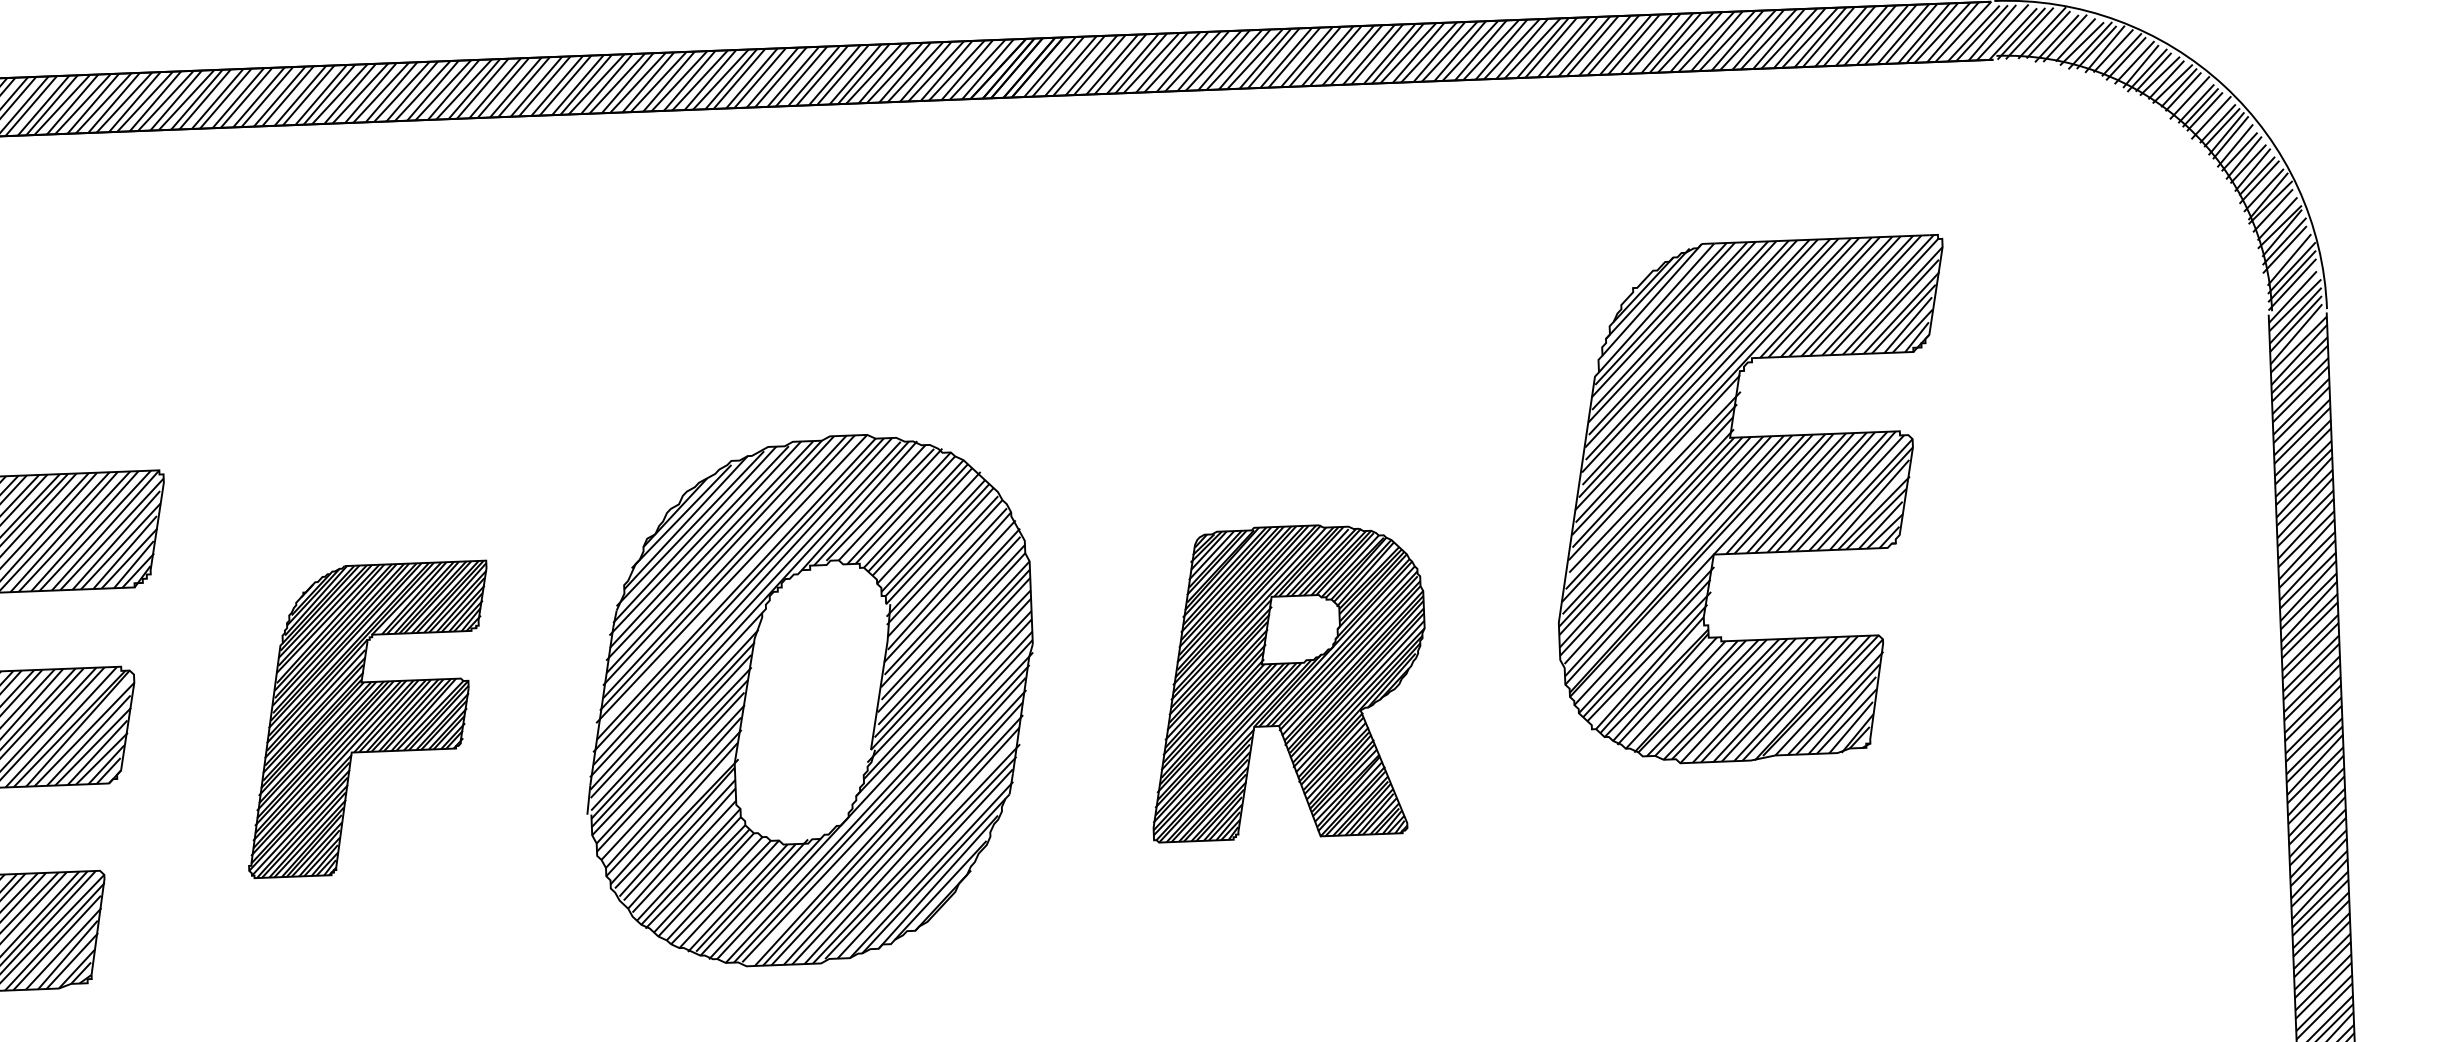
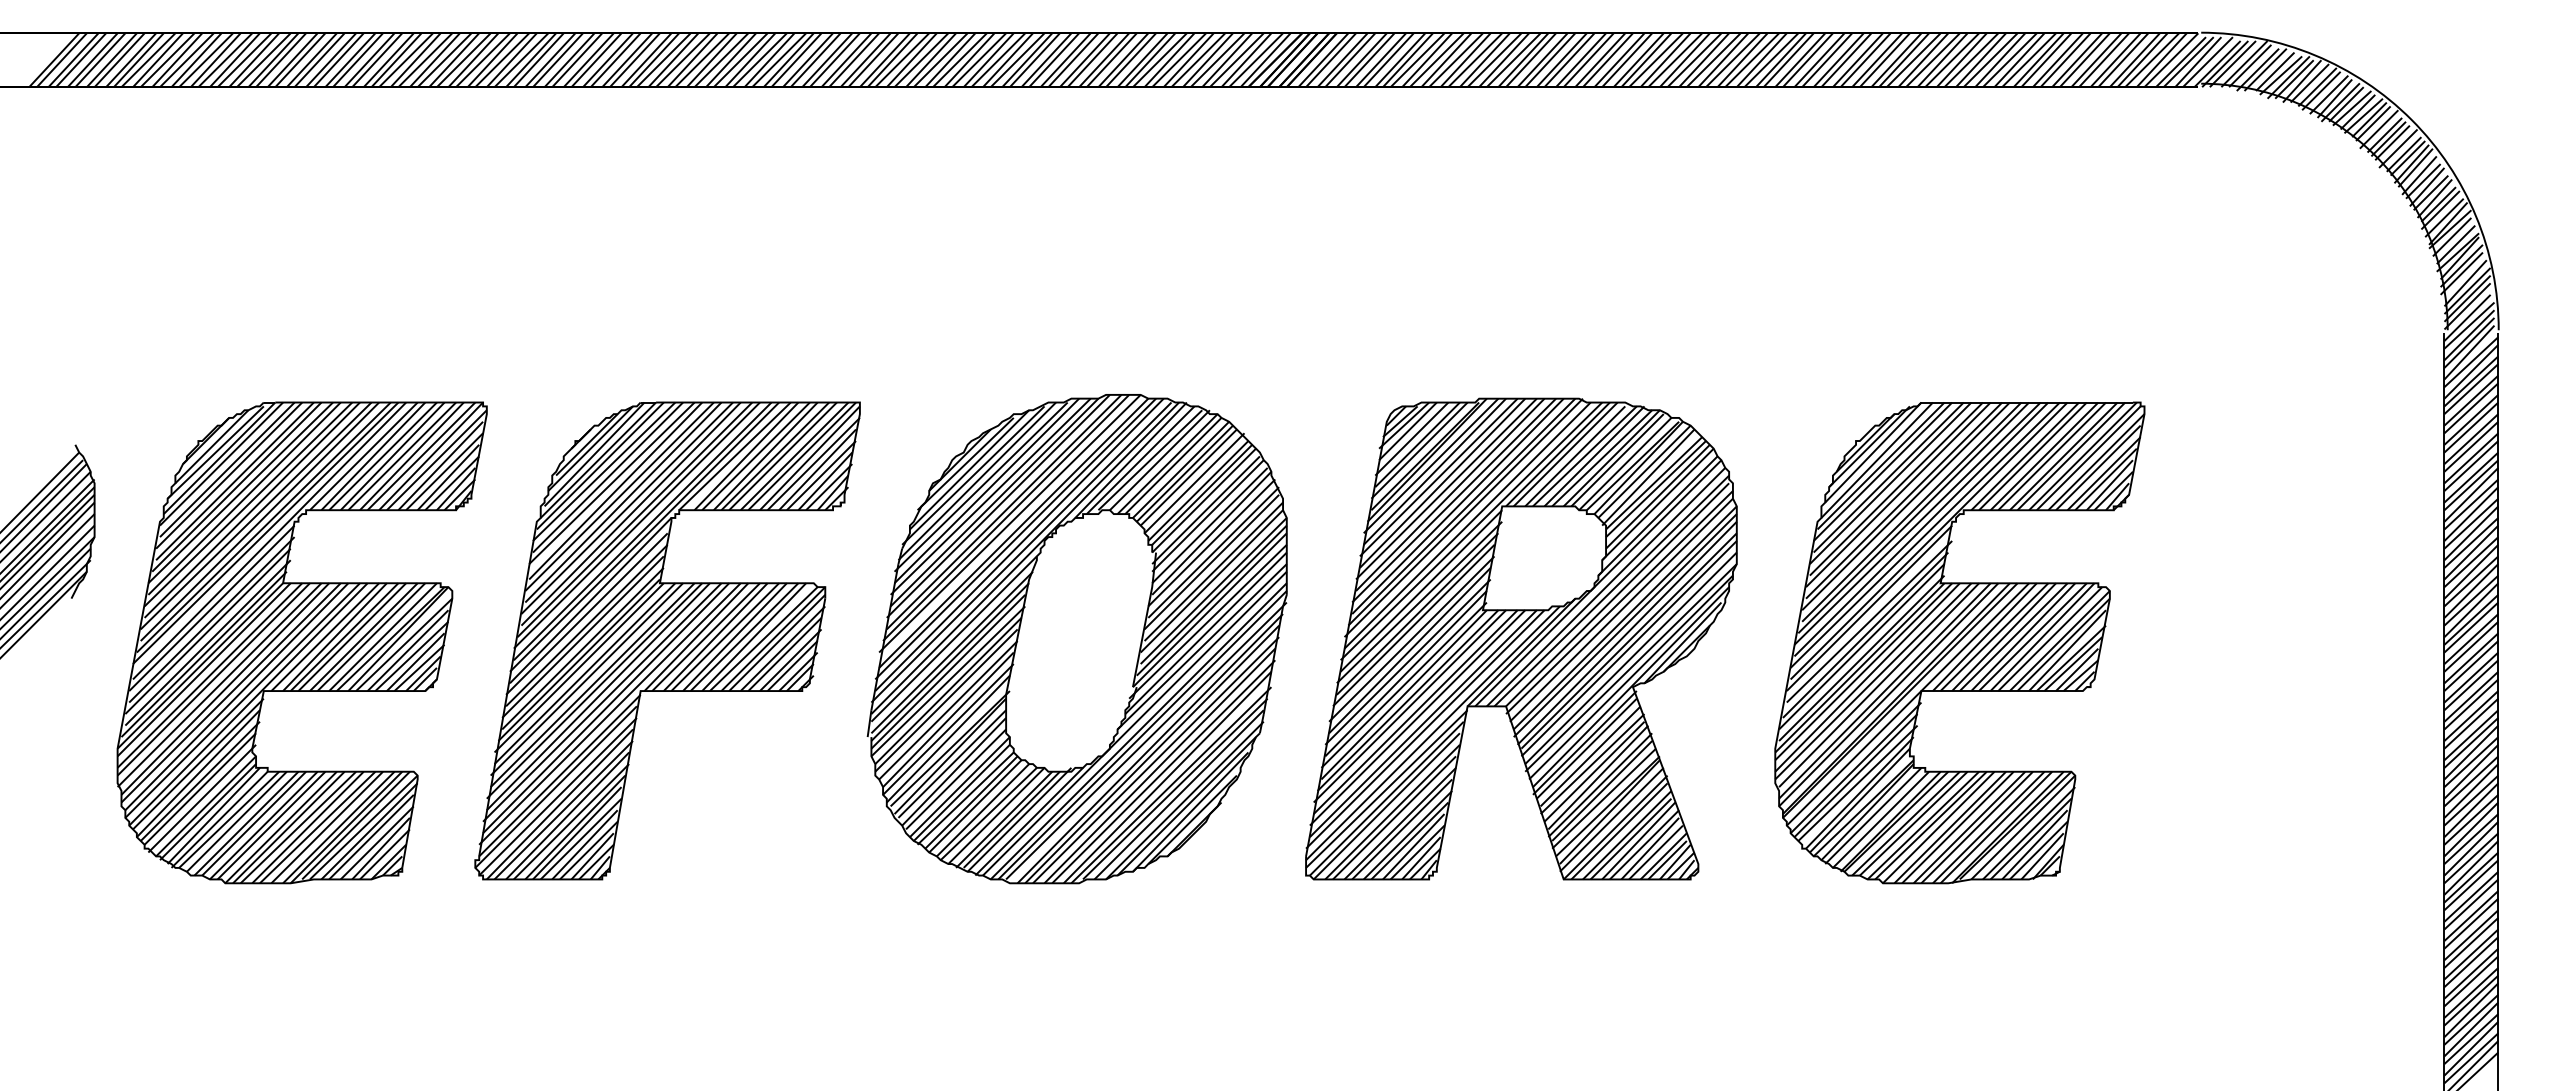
part: (1752, 500) -> (1959, 642), moved
part: (1287, 681) -> (1521, 638), size x1.67
part: (367, 718) -> (667, 640), size x1.67

